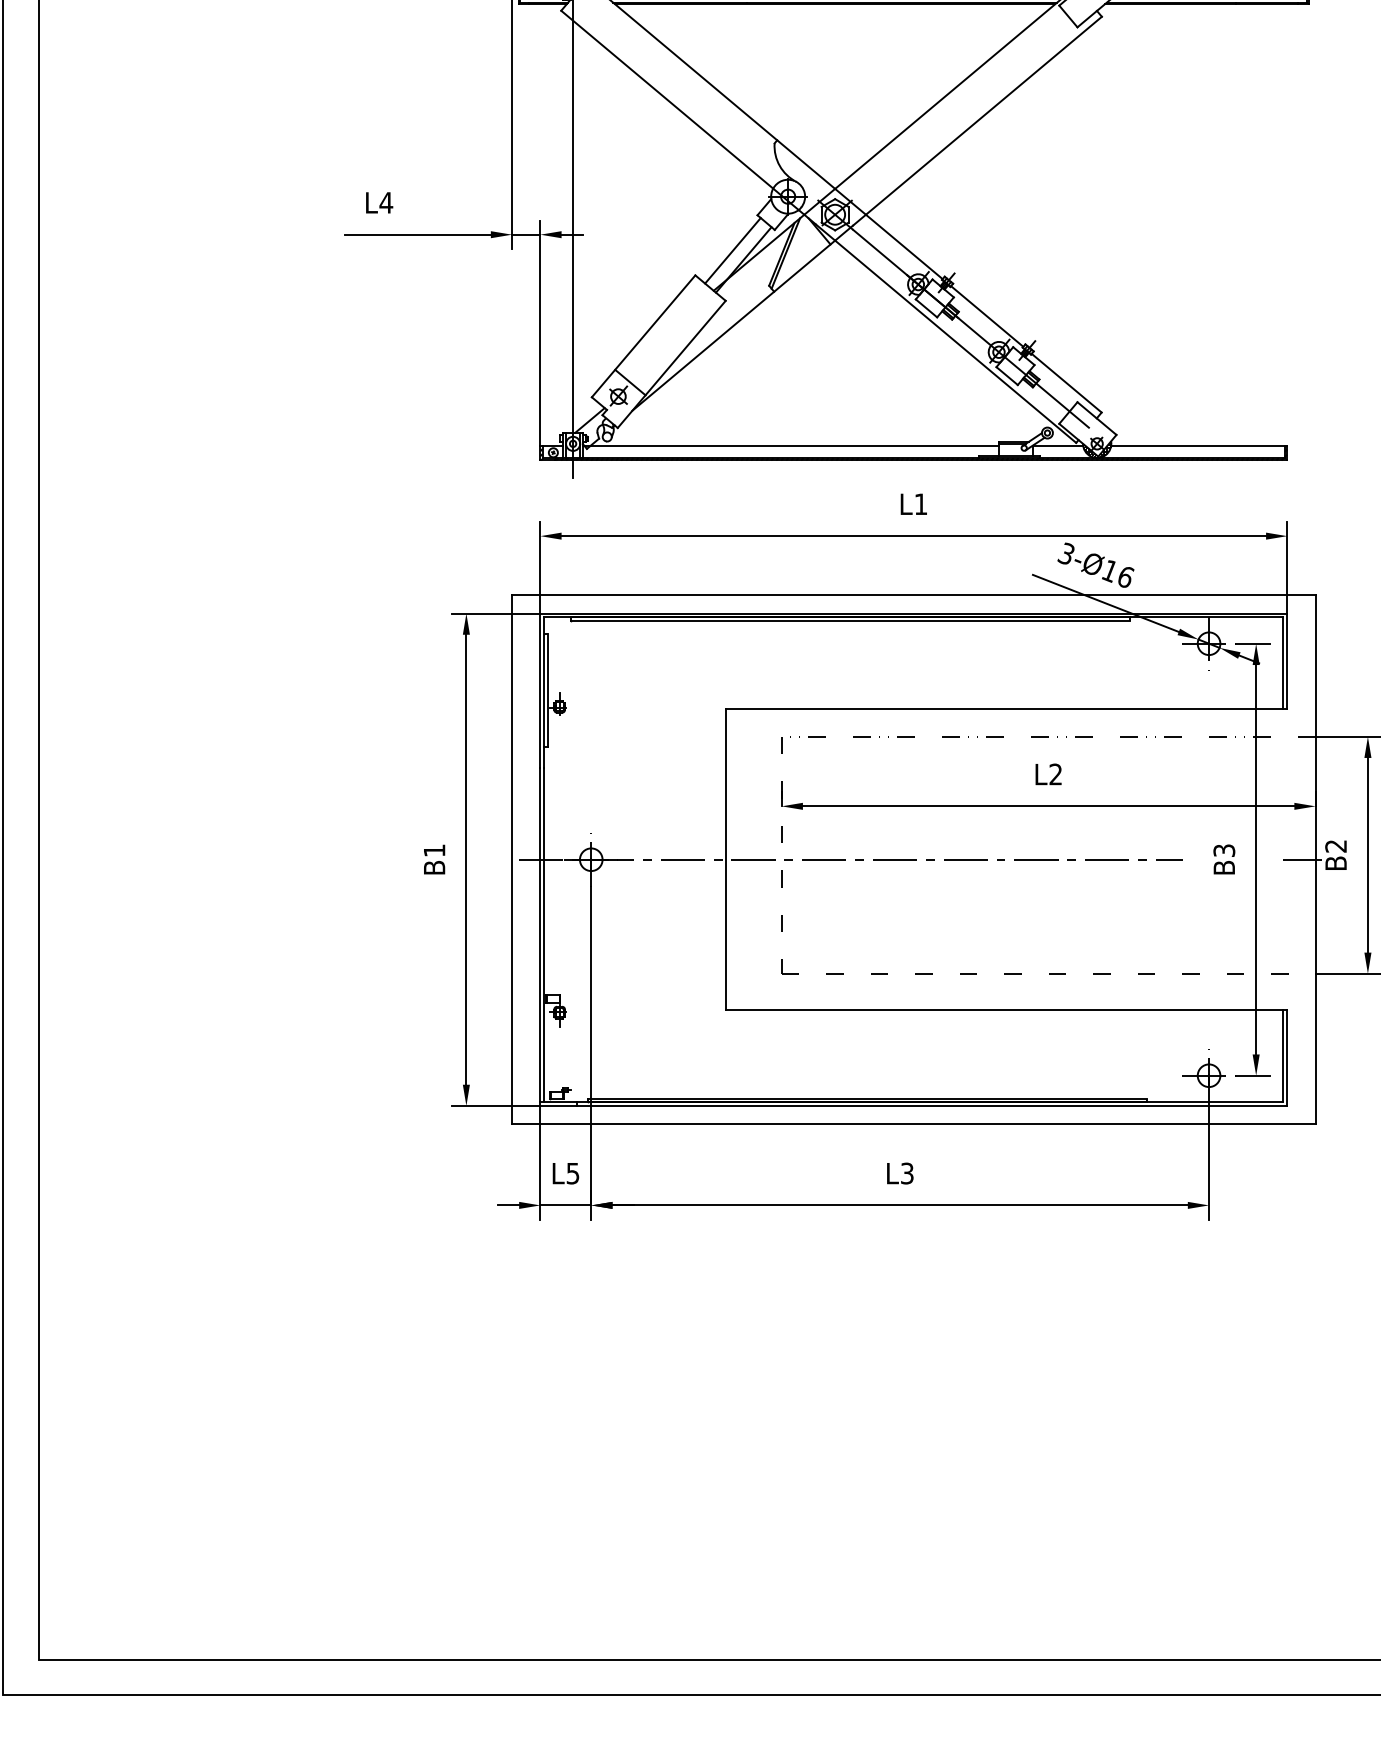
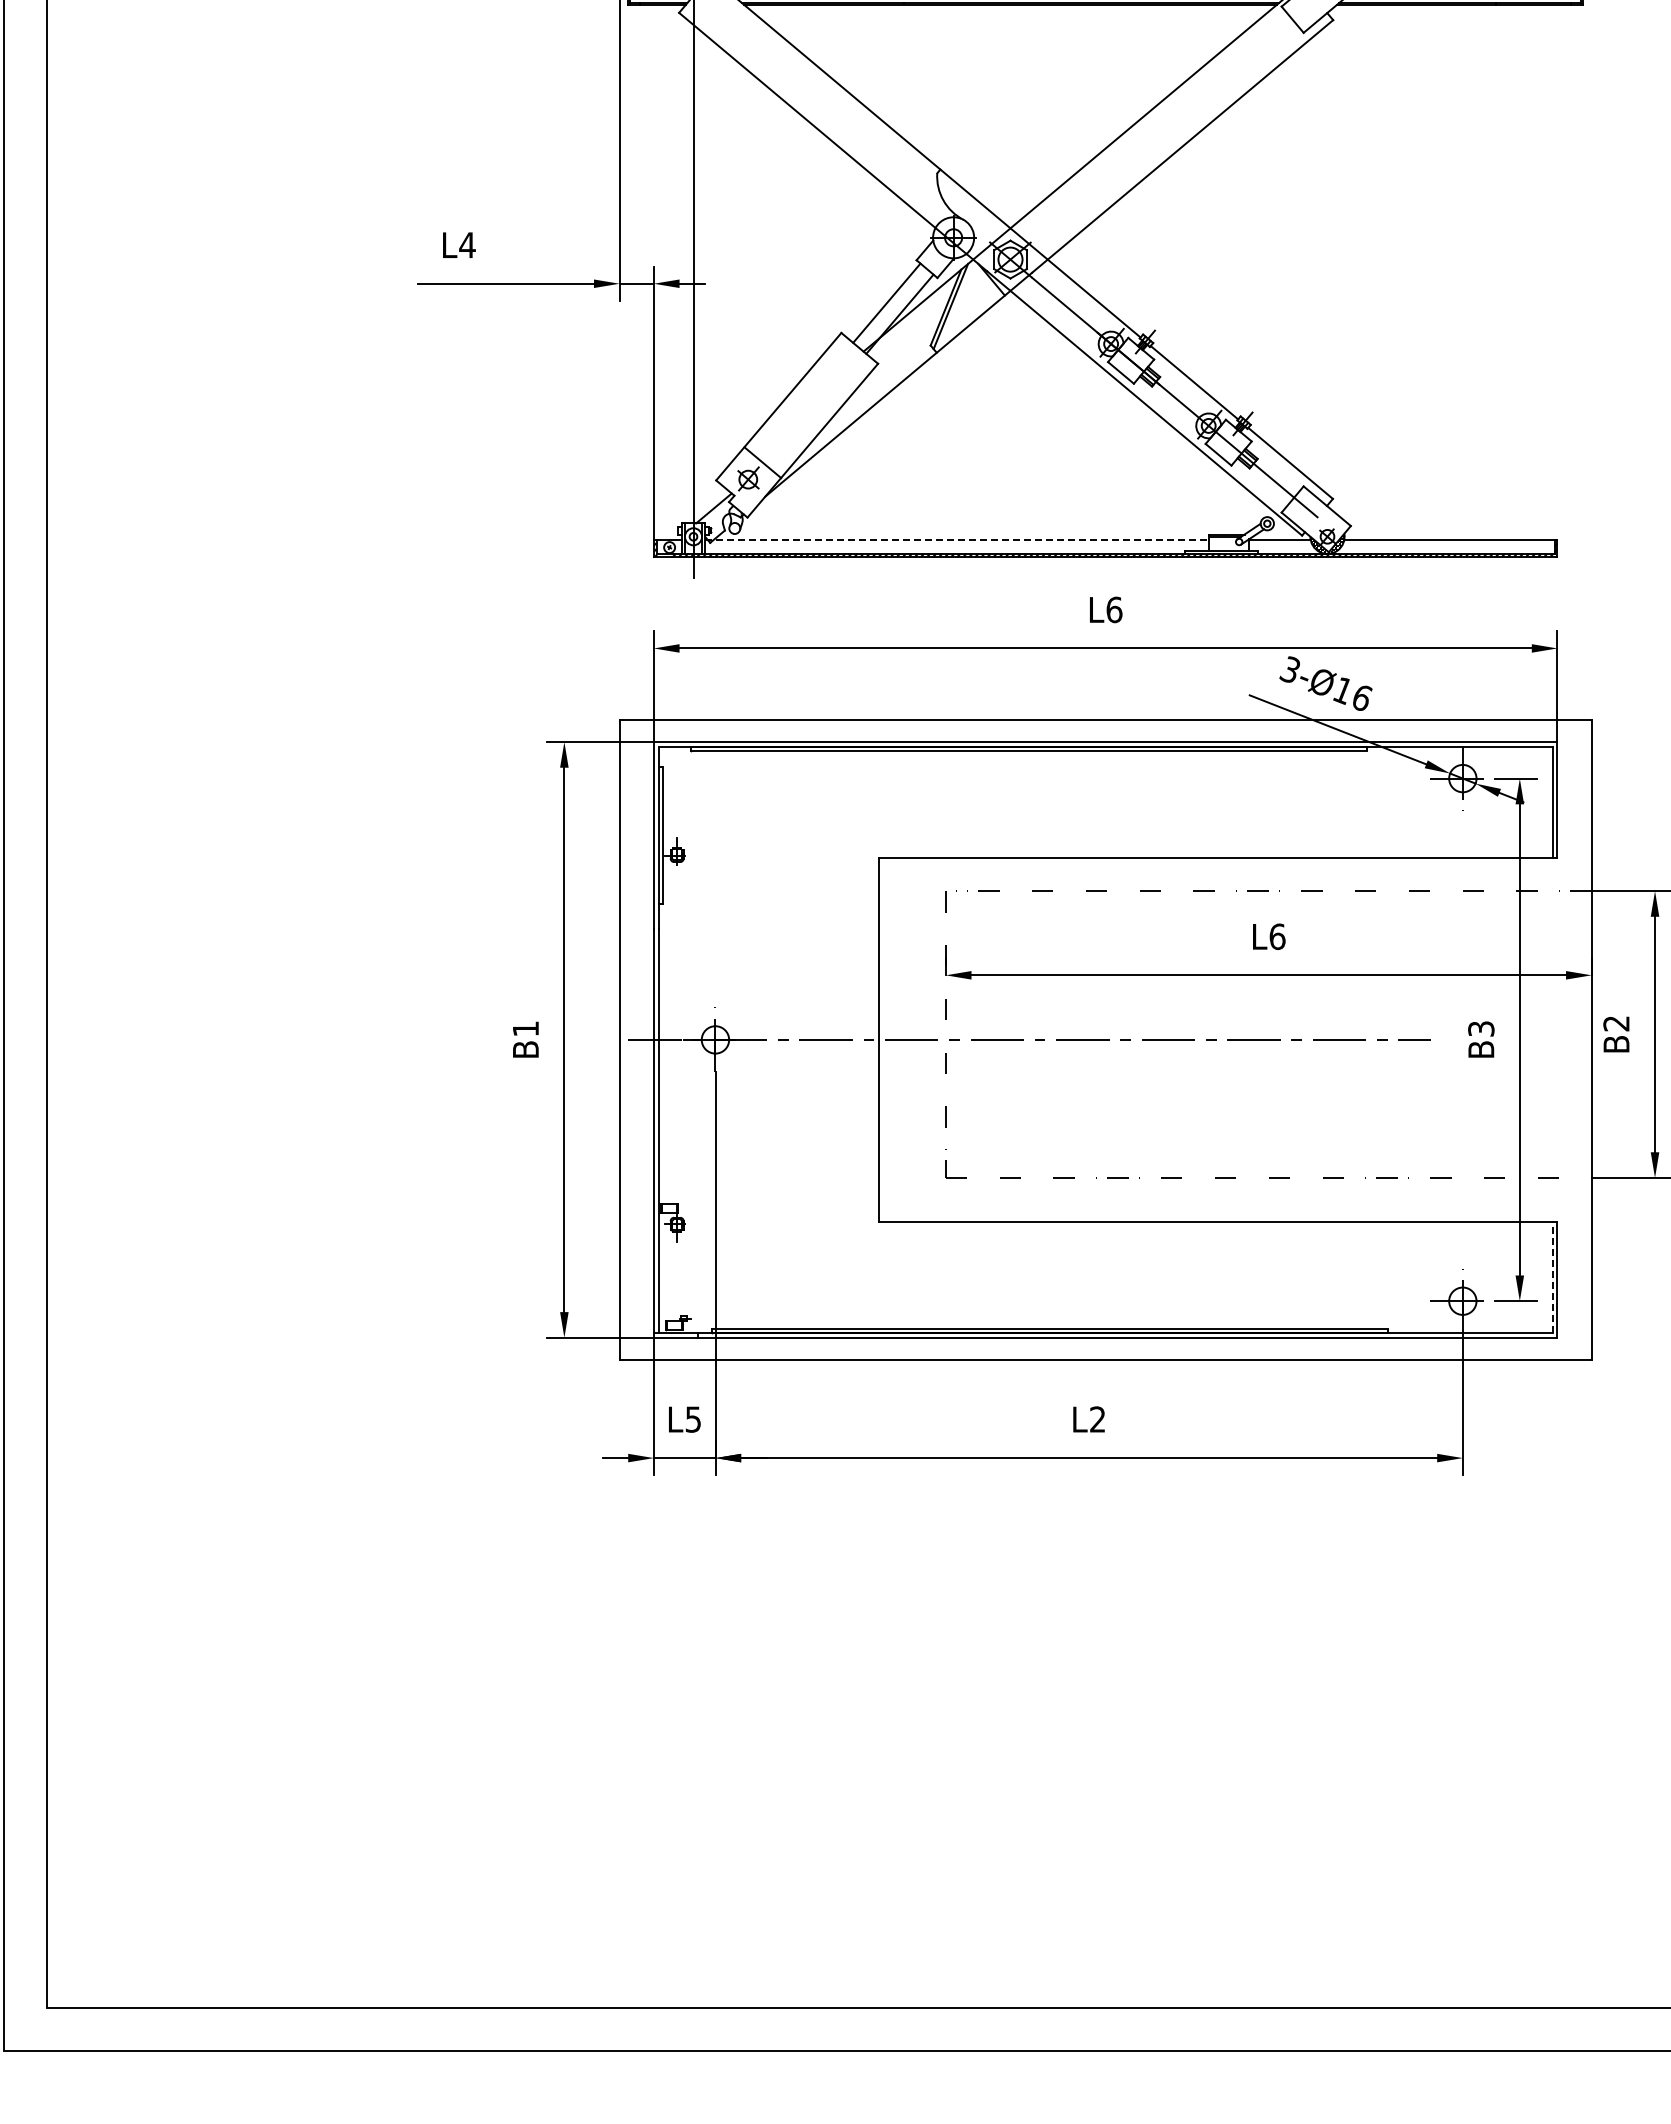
line: (791, 446) -> (957, 539), solid -> dashed
text: (921, 503) -> (1114, 609), L1 -> L6
text: (1055, 774) -> (1277, 936), L2 -> L6
line: (1303, 859) -> (1576, 1039), removed
line: (1283, 1056) -> (1552, 1277), solid -> dashed
text: (907, 1173) -> (1097, 1419), L3 -> L2

